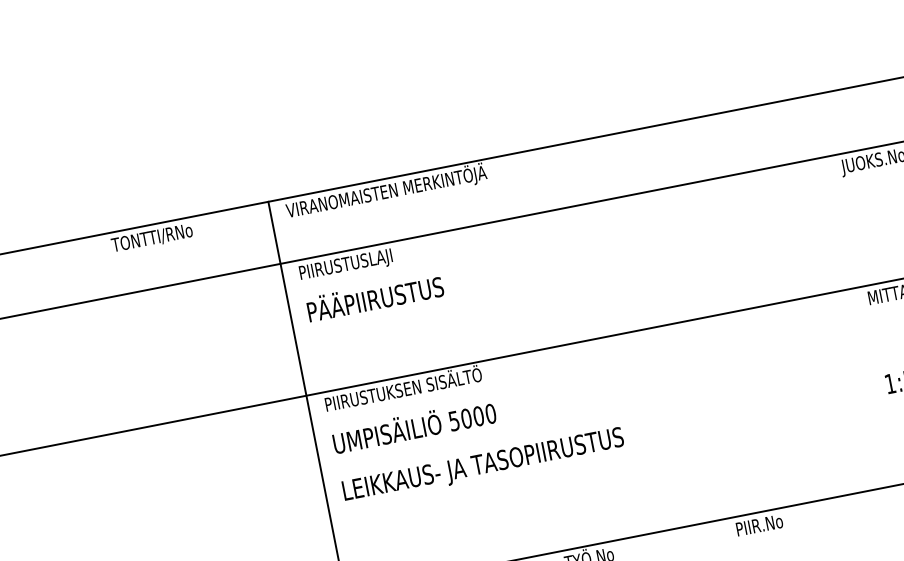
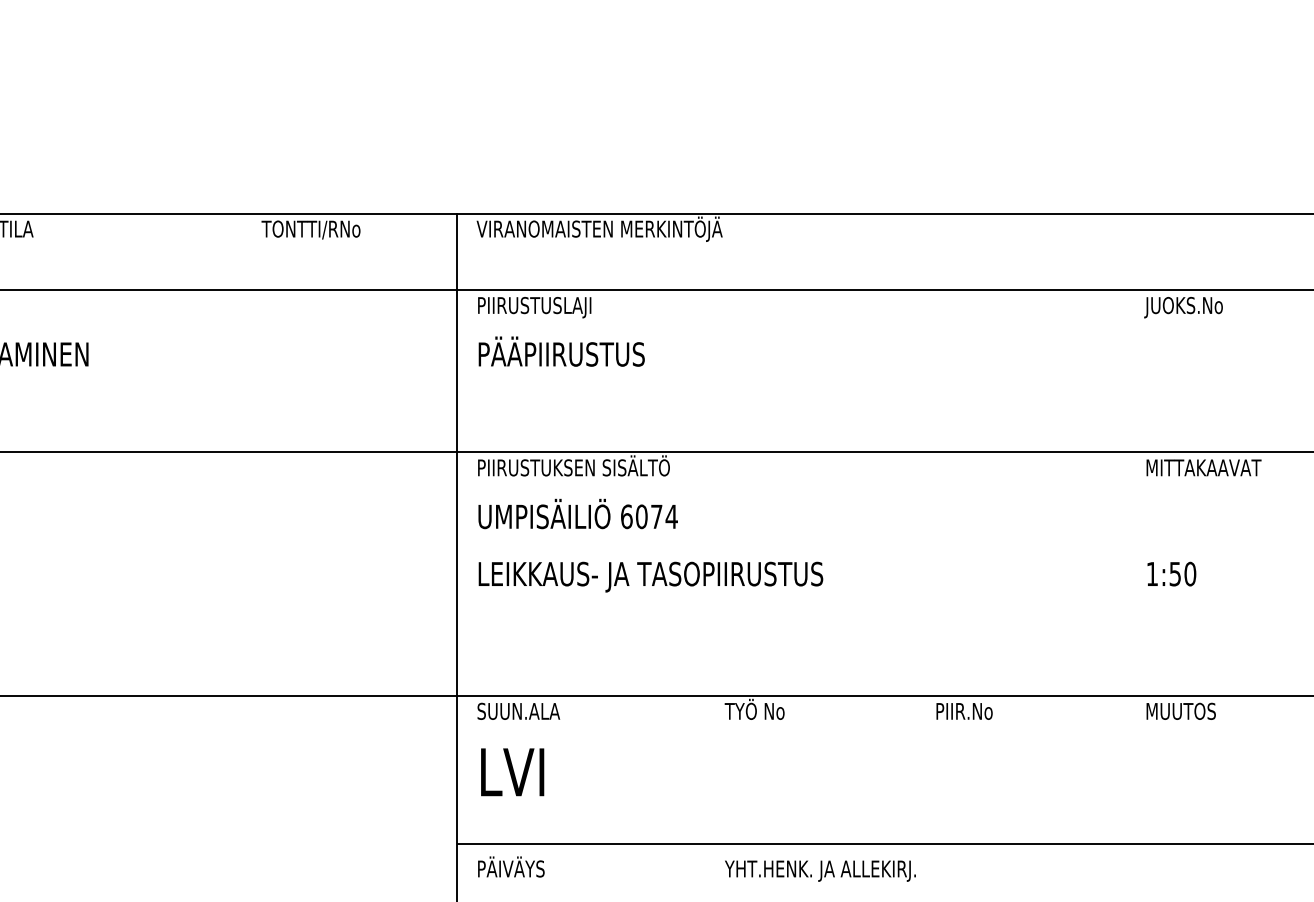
text: (472, 417) -> (649, 516), 5000 -> 6074

